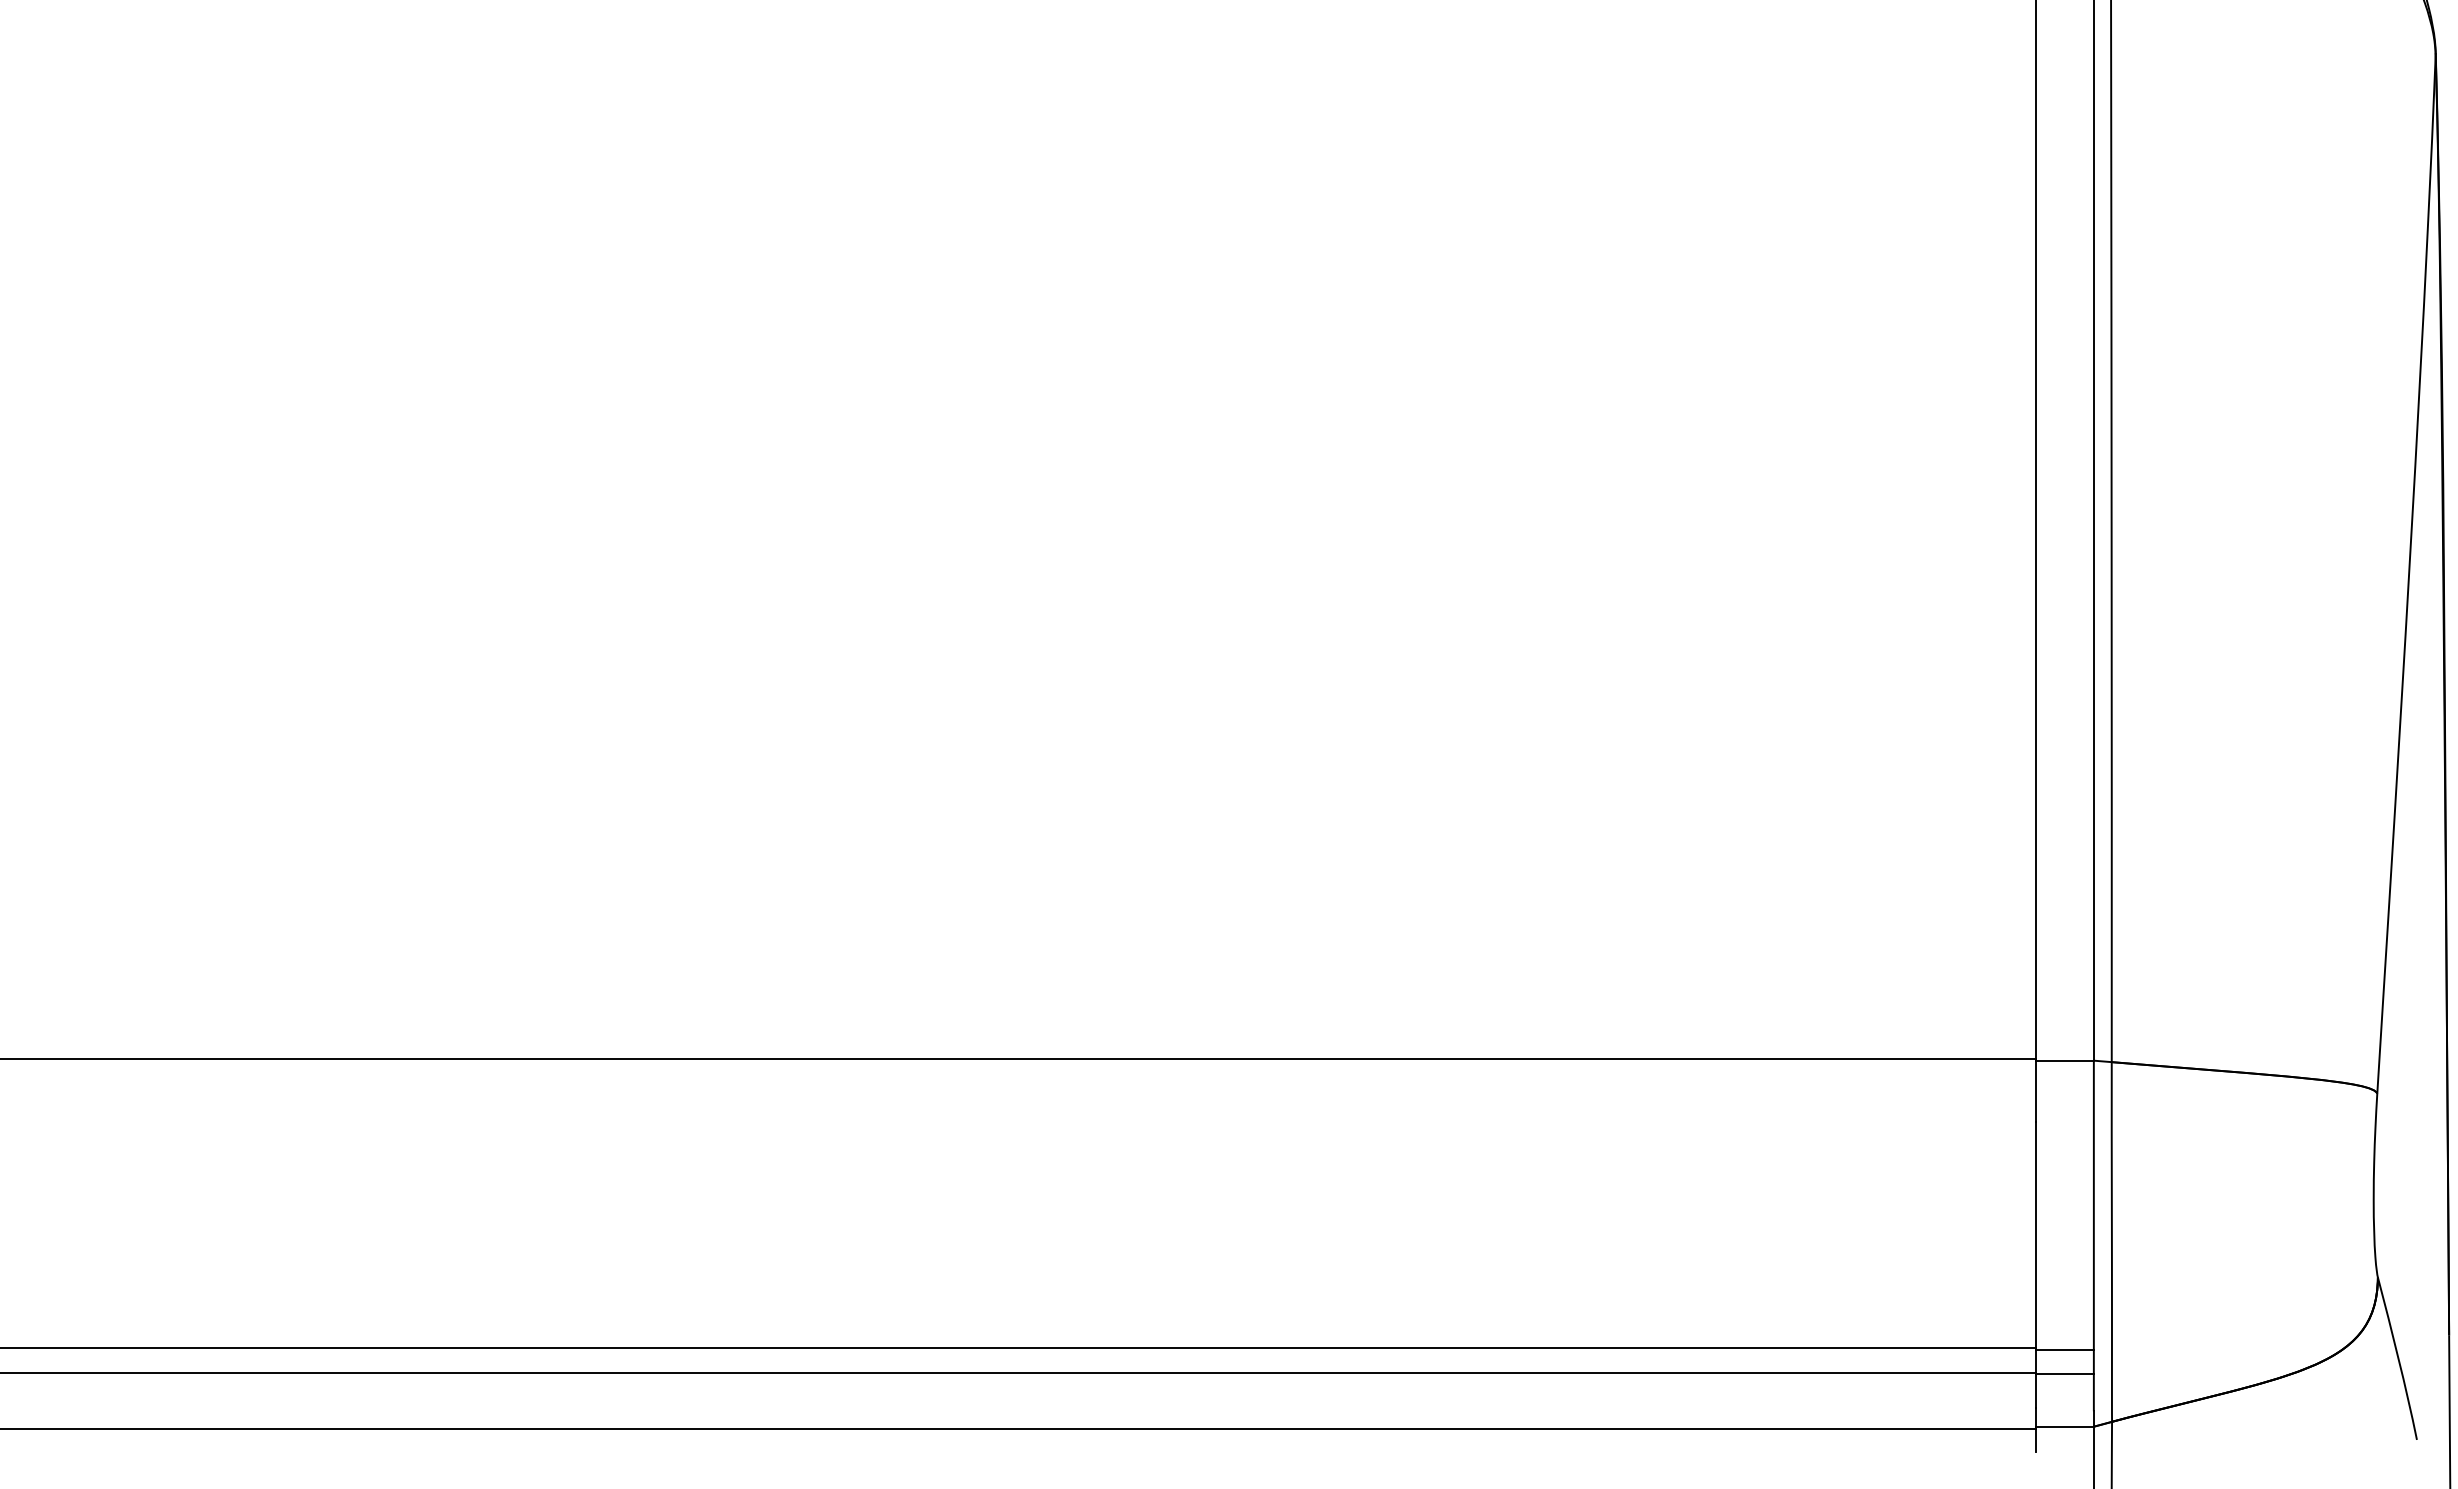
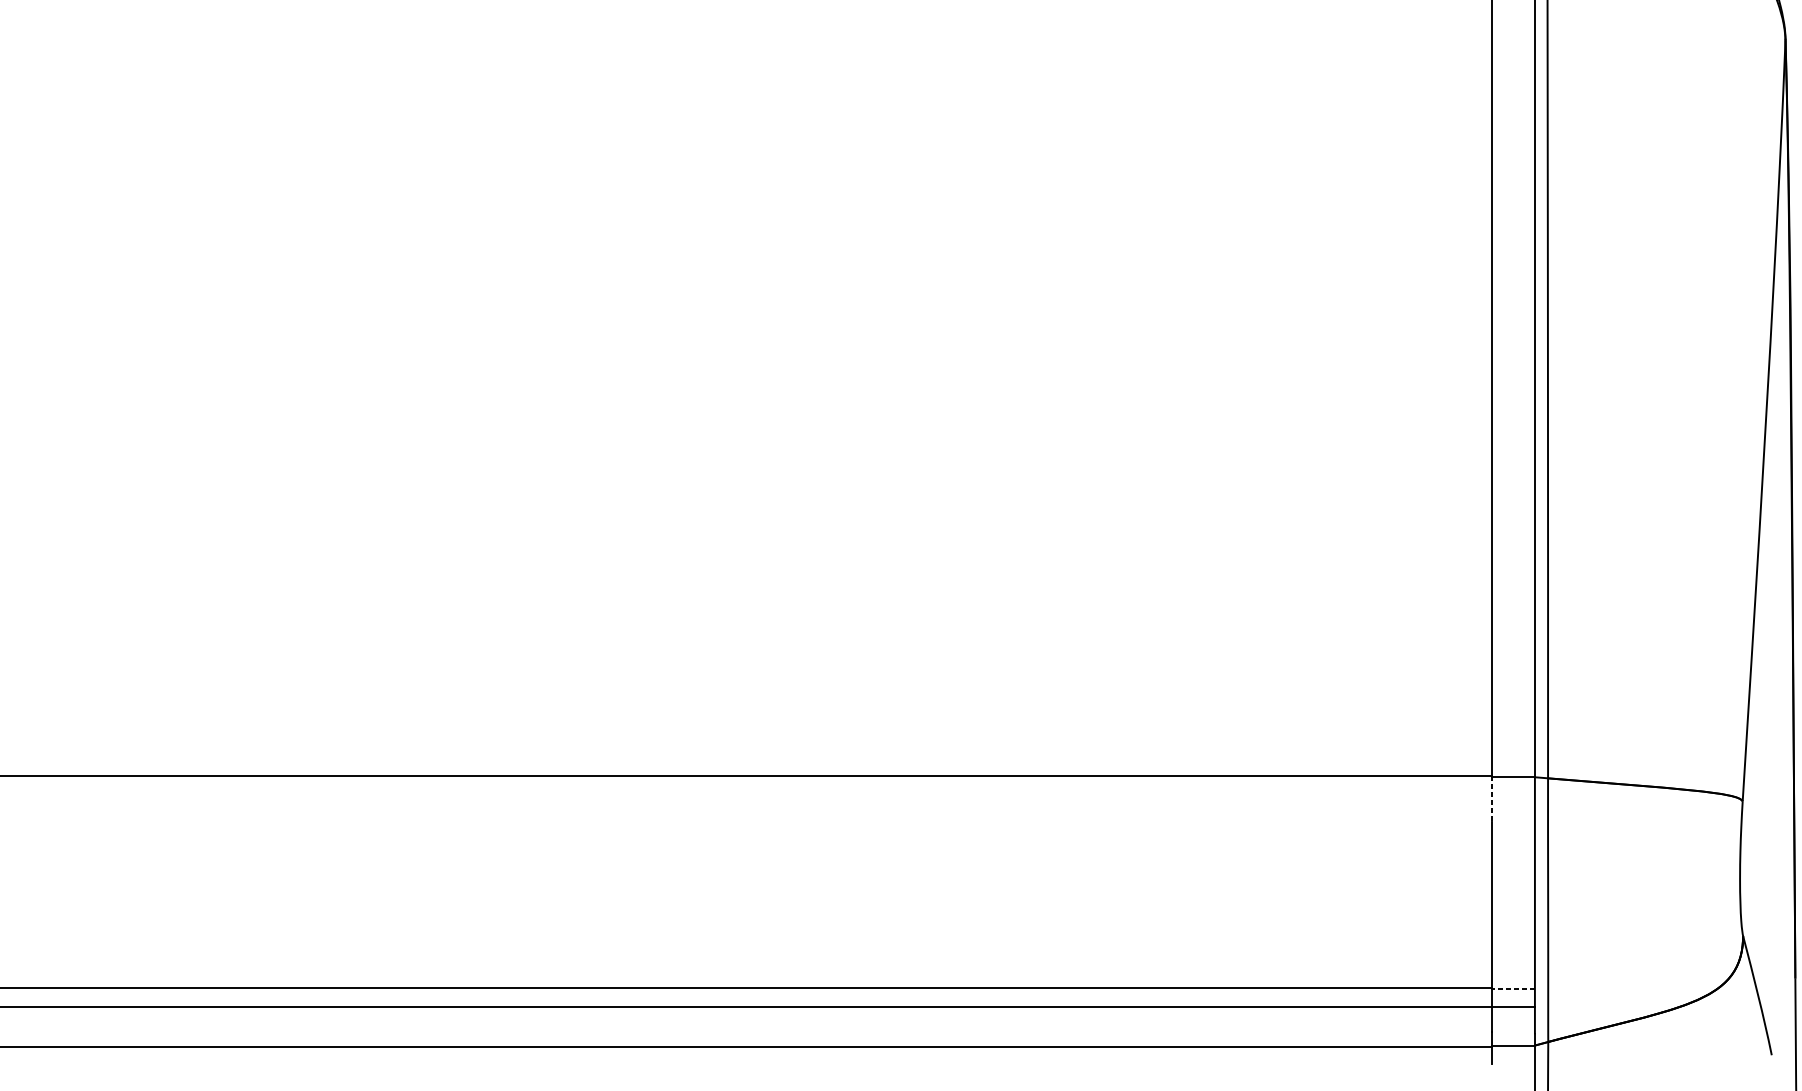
line: (2035, 1090) -> (1492, 799), solid -> dashed
line: (2064, 1349) -> (1513, 988), solid -> dashed

